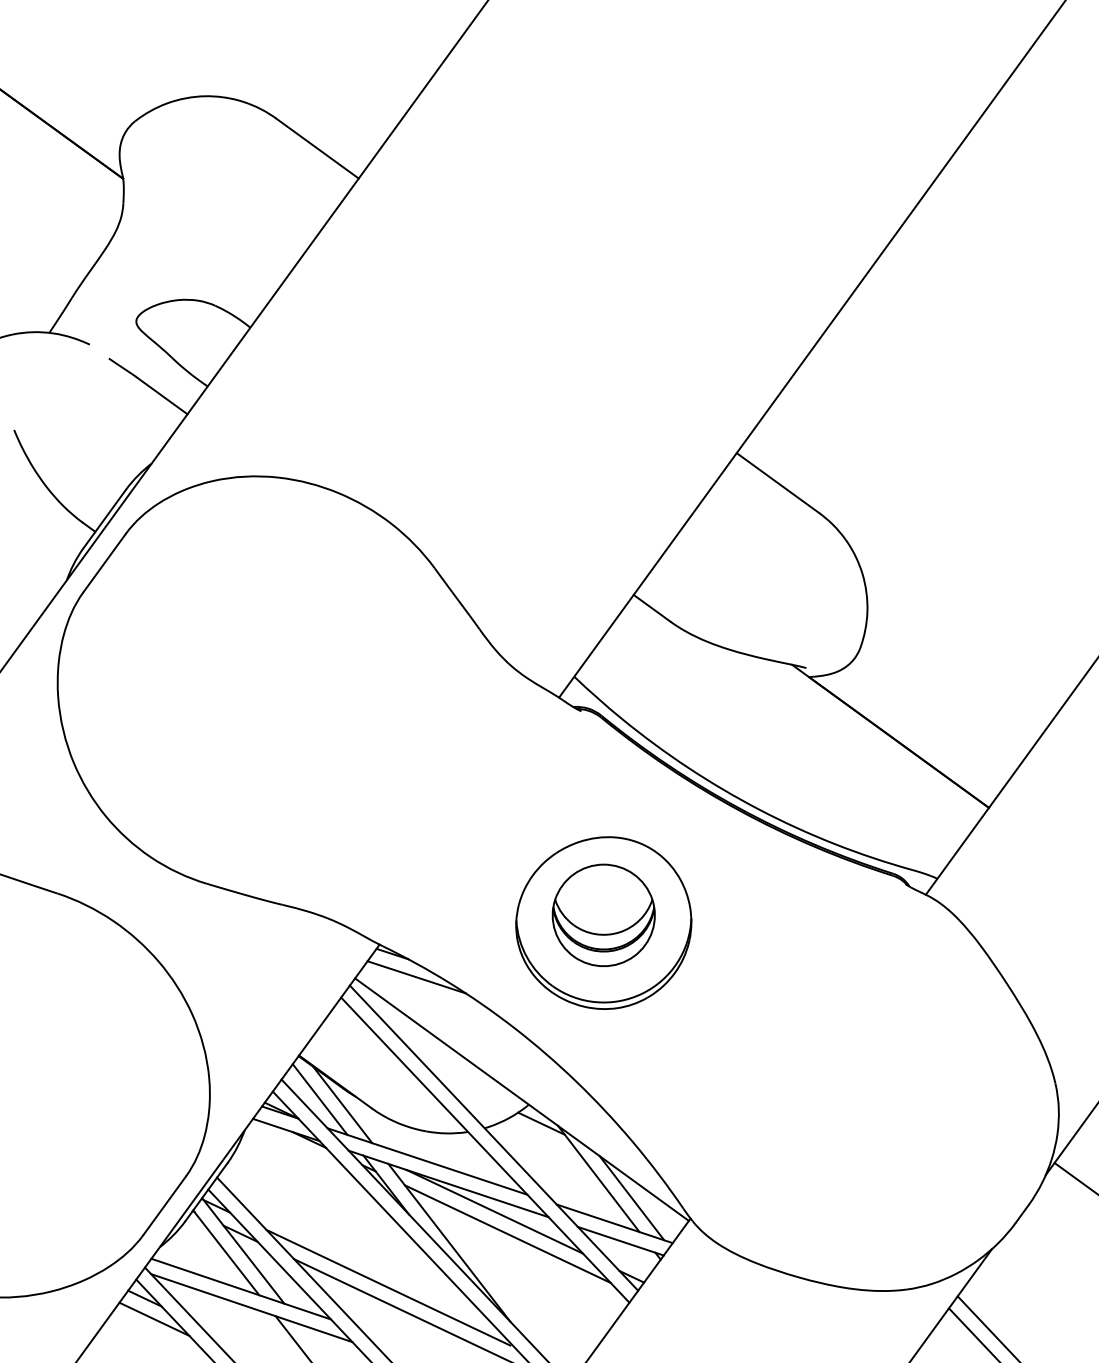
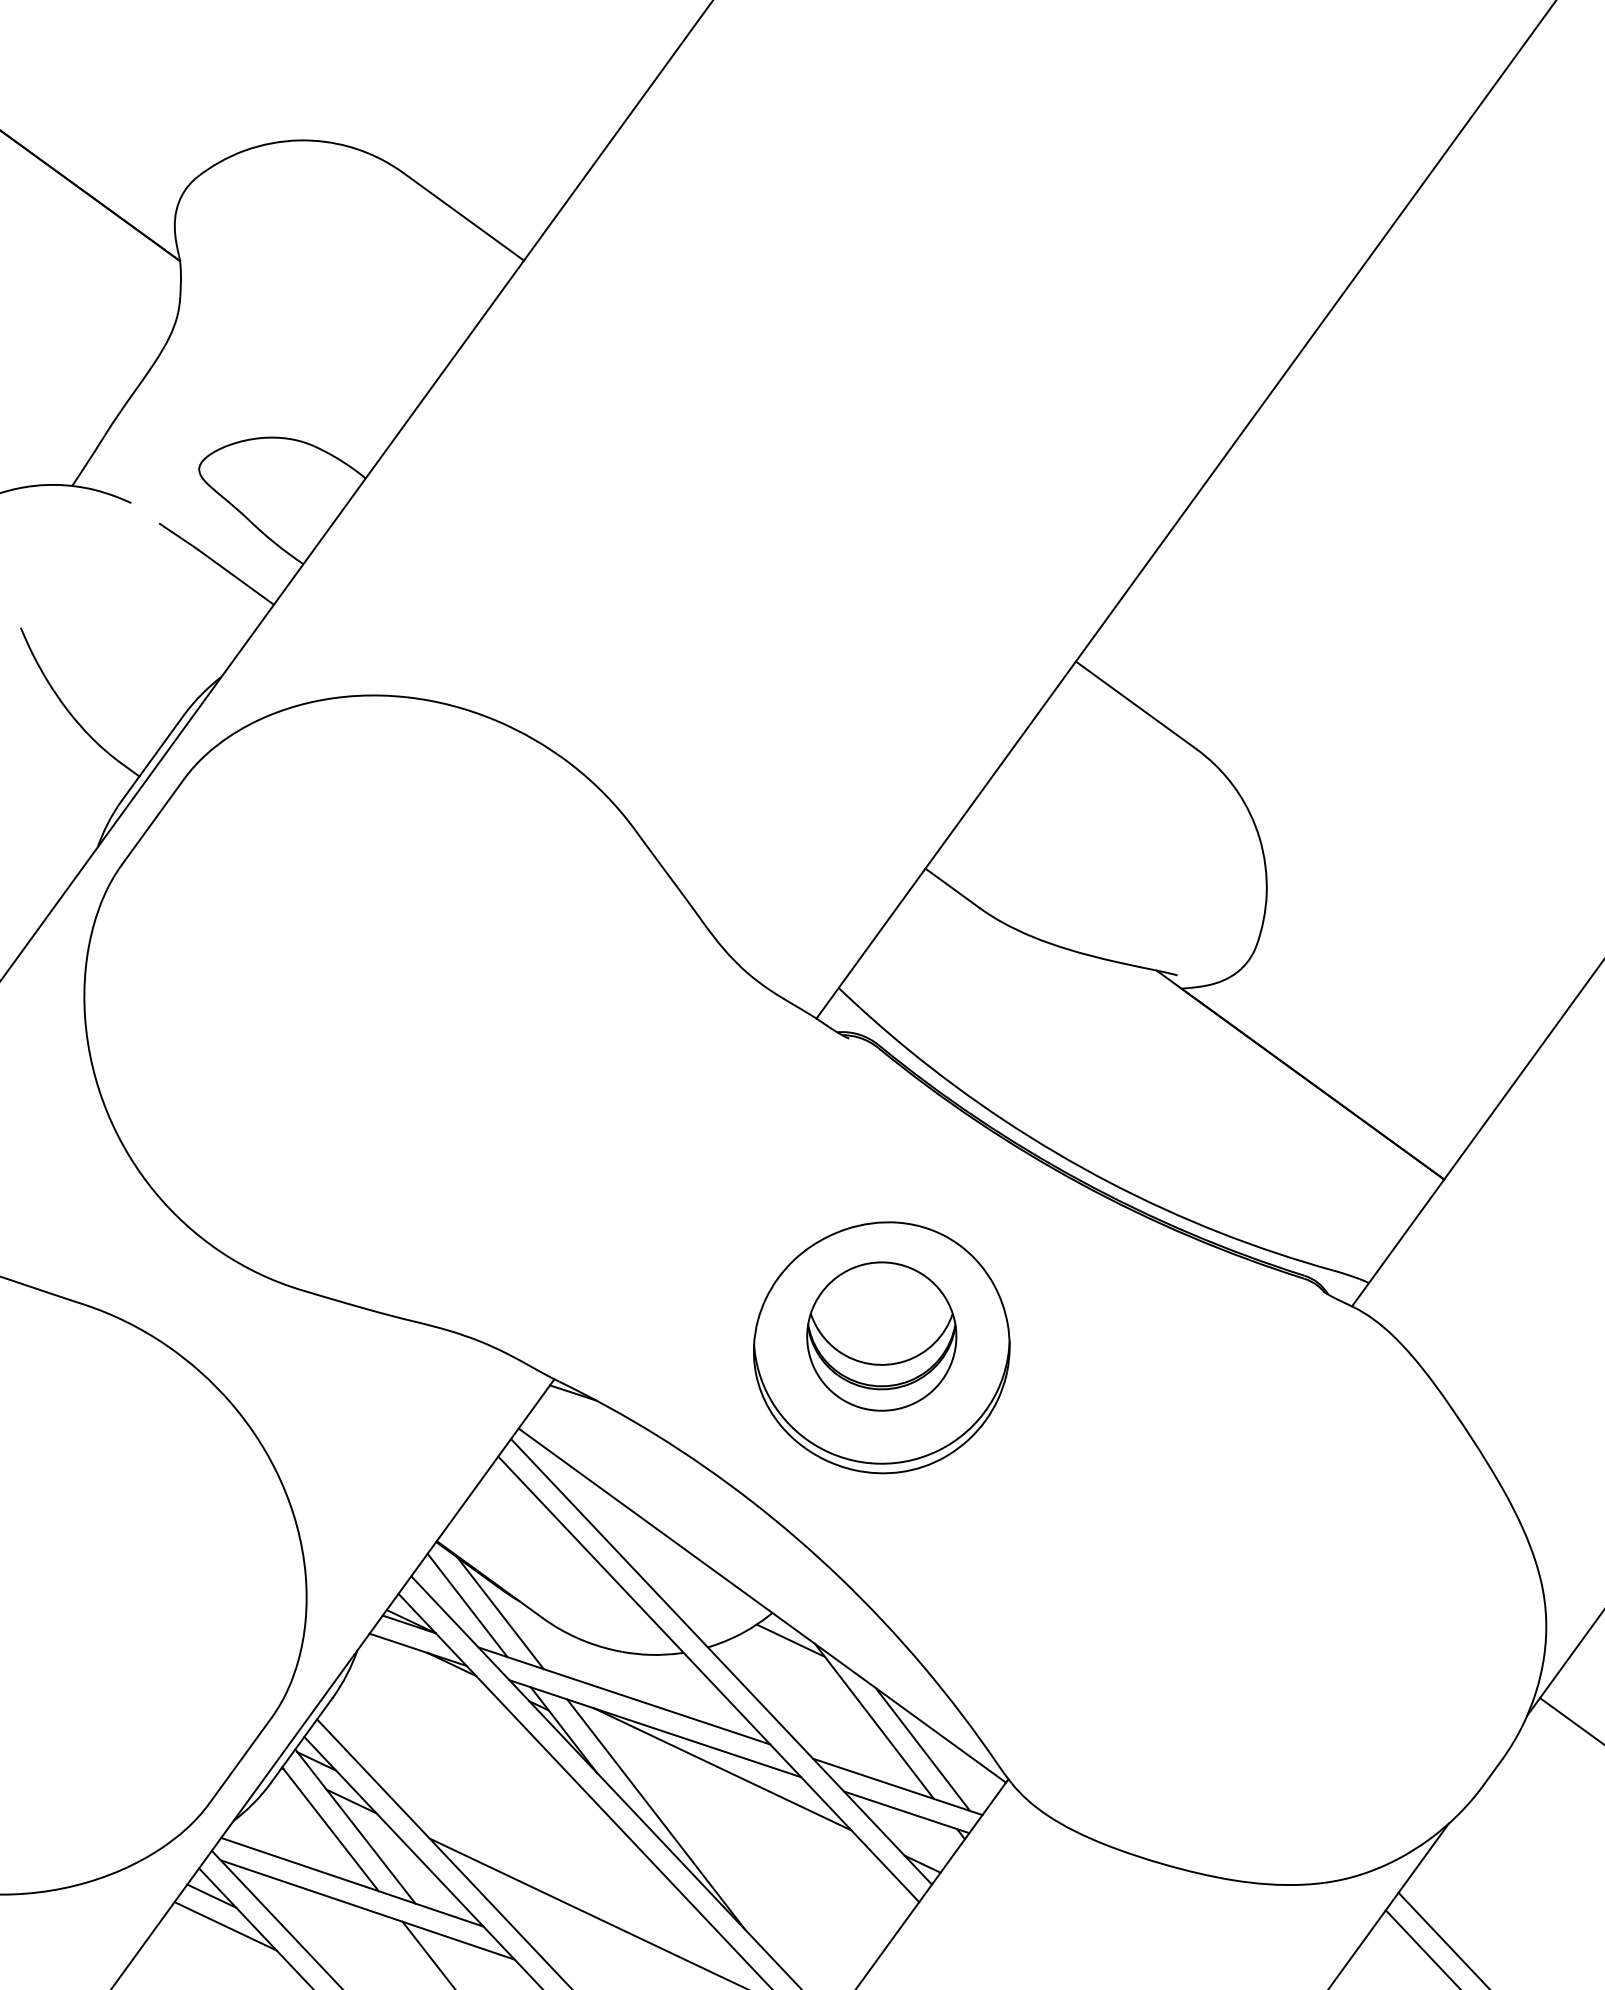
line: (416, 977) -> (608, 1427), removed
line: (507, 1233) -> (741, 1801), removed
line: (388, 1287) -> (567, 1879), removed

